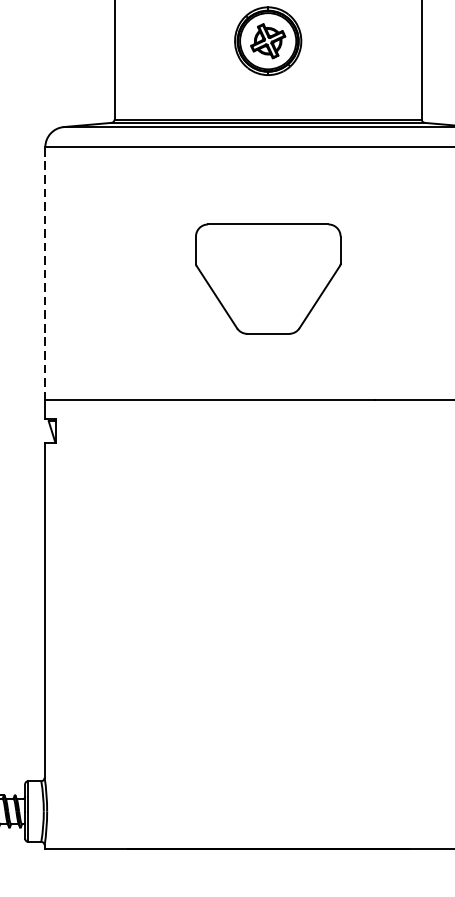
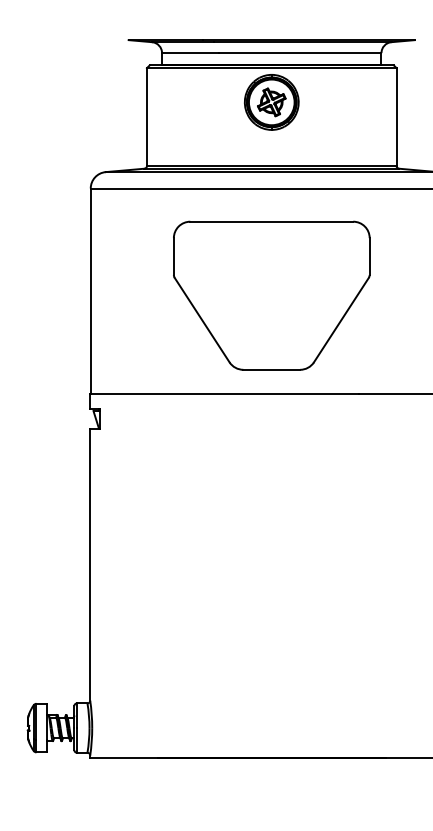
line: (45, 274) -> (90, 291), dashed -> solid
part: (267, 278) -> (271, 295), size x1.67

